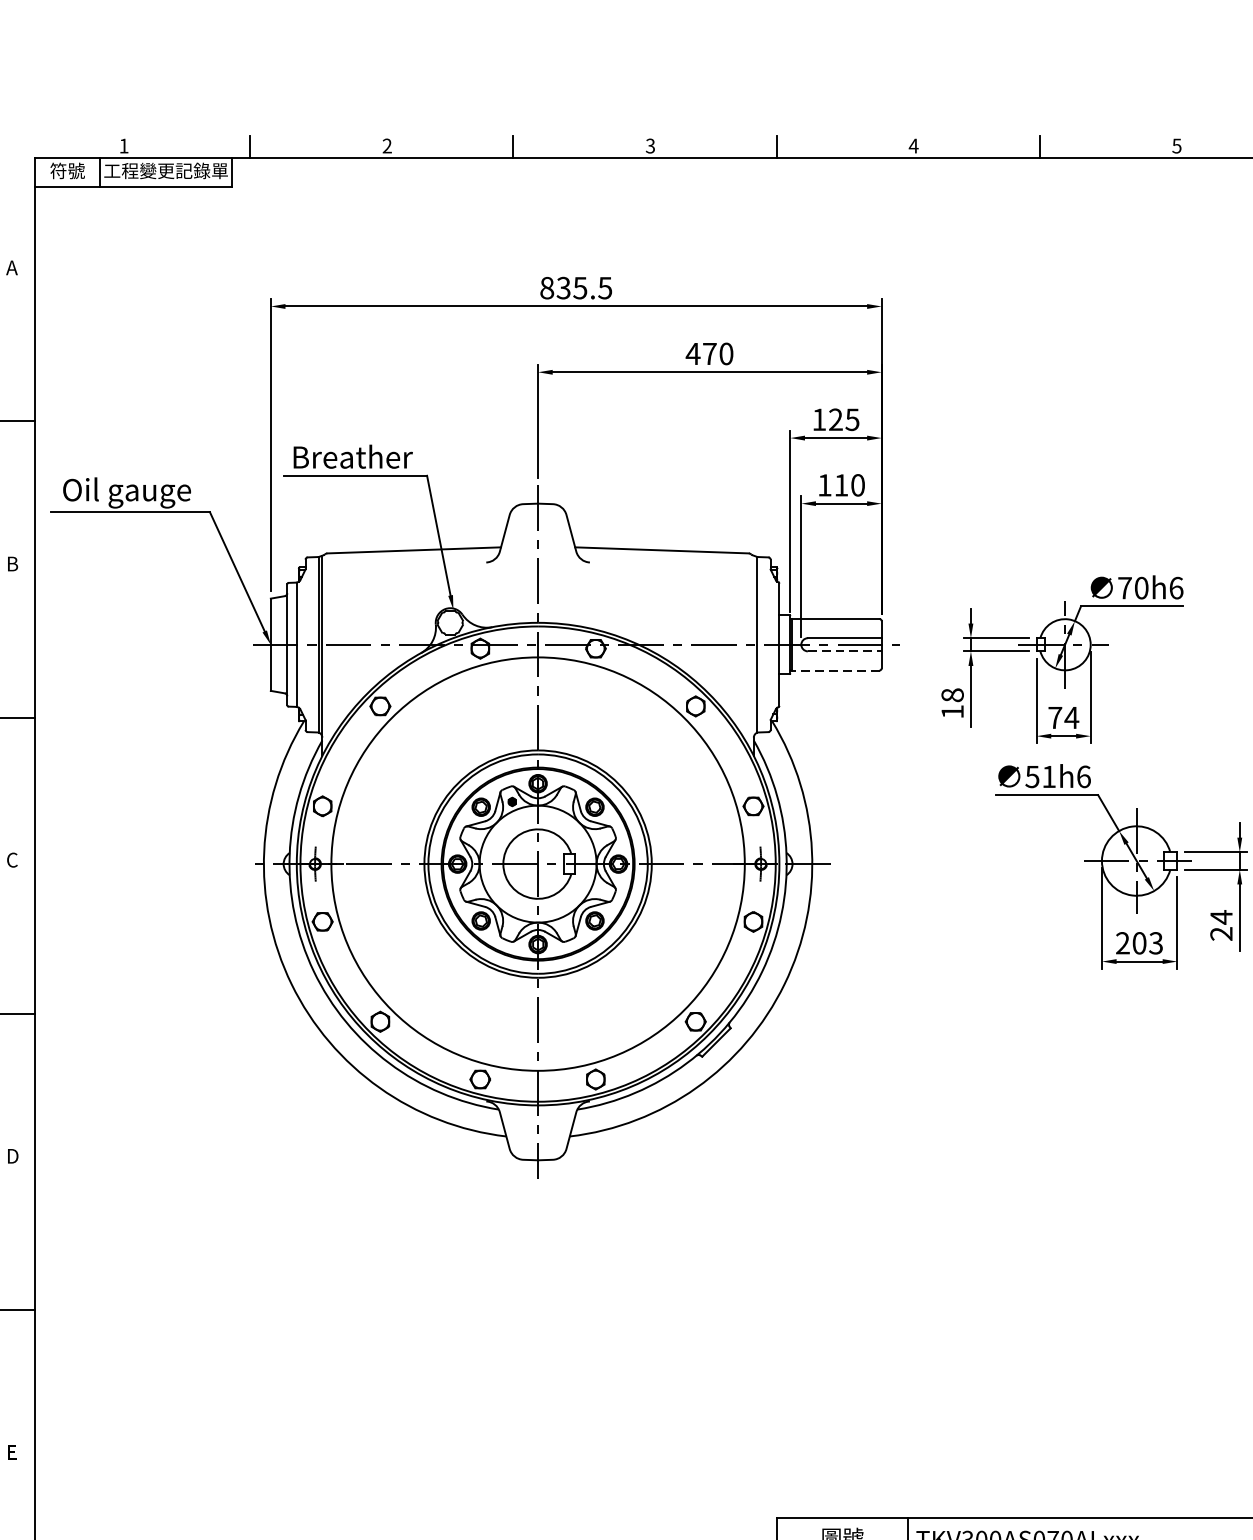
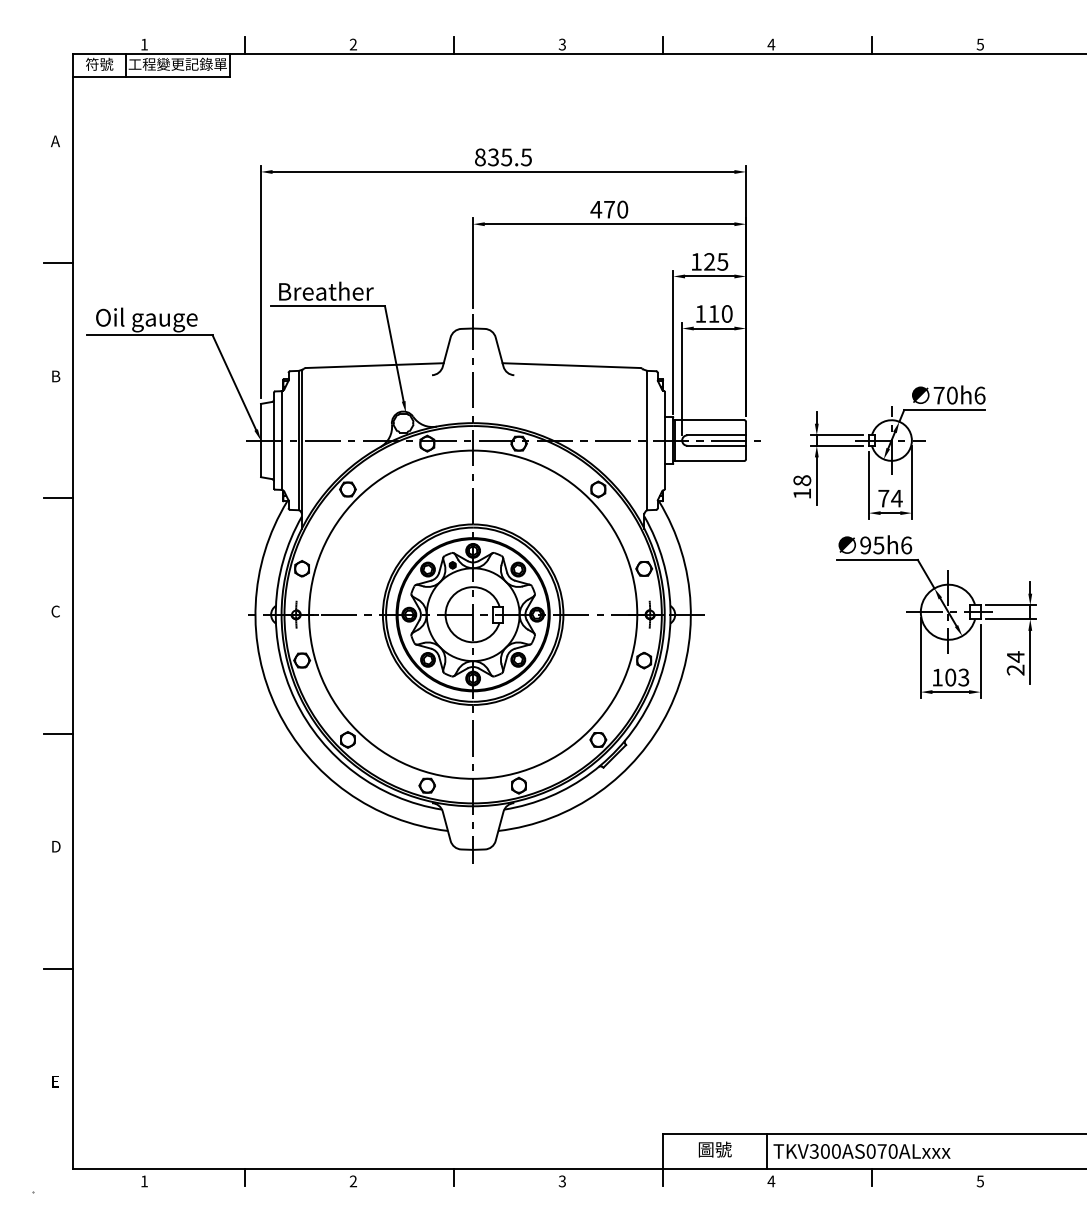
line: (845, 650) -> (717, 445), dashed -> solid
line: (835, 669) -> (709, 460), dashed -> solid
text: (1041, 776) -> (872, 545), 51h6 -> 95h6
text: (1122, 943) -> (937, 677), 203 -> 103

